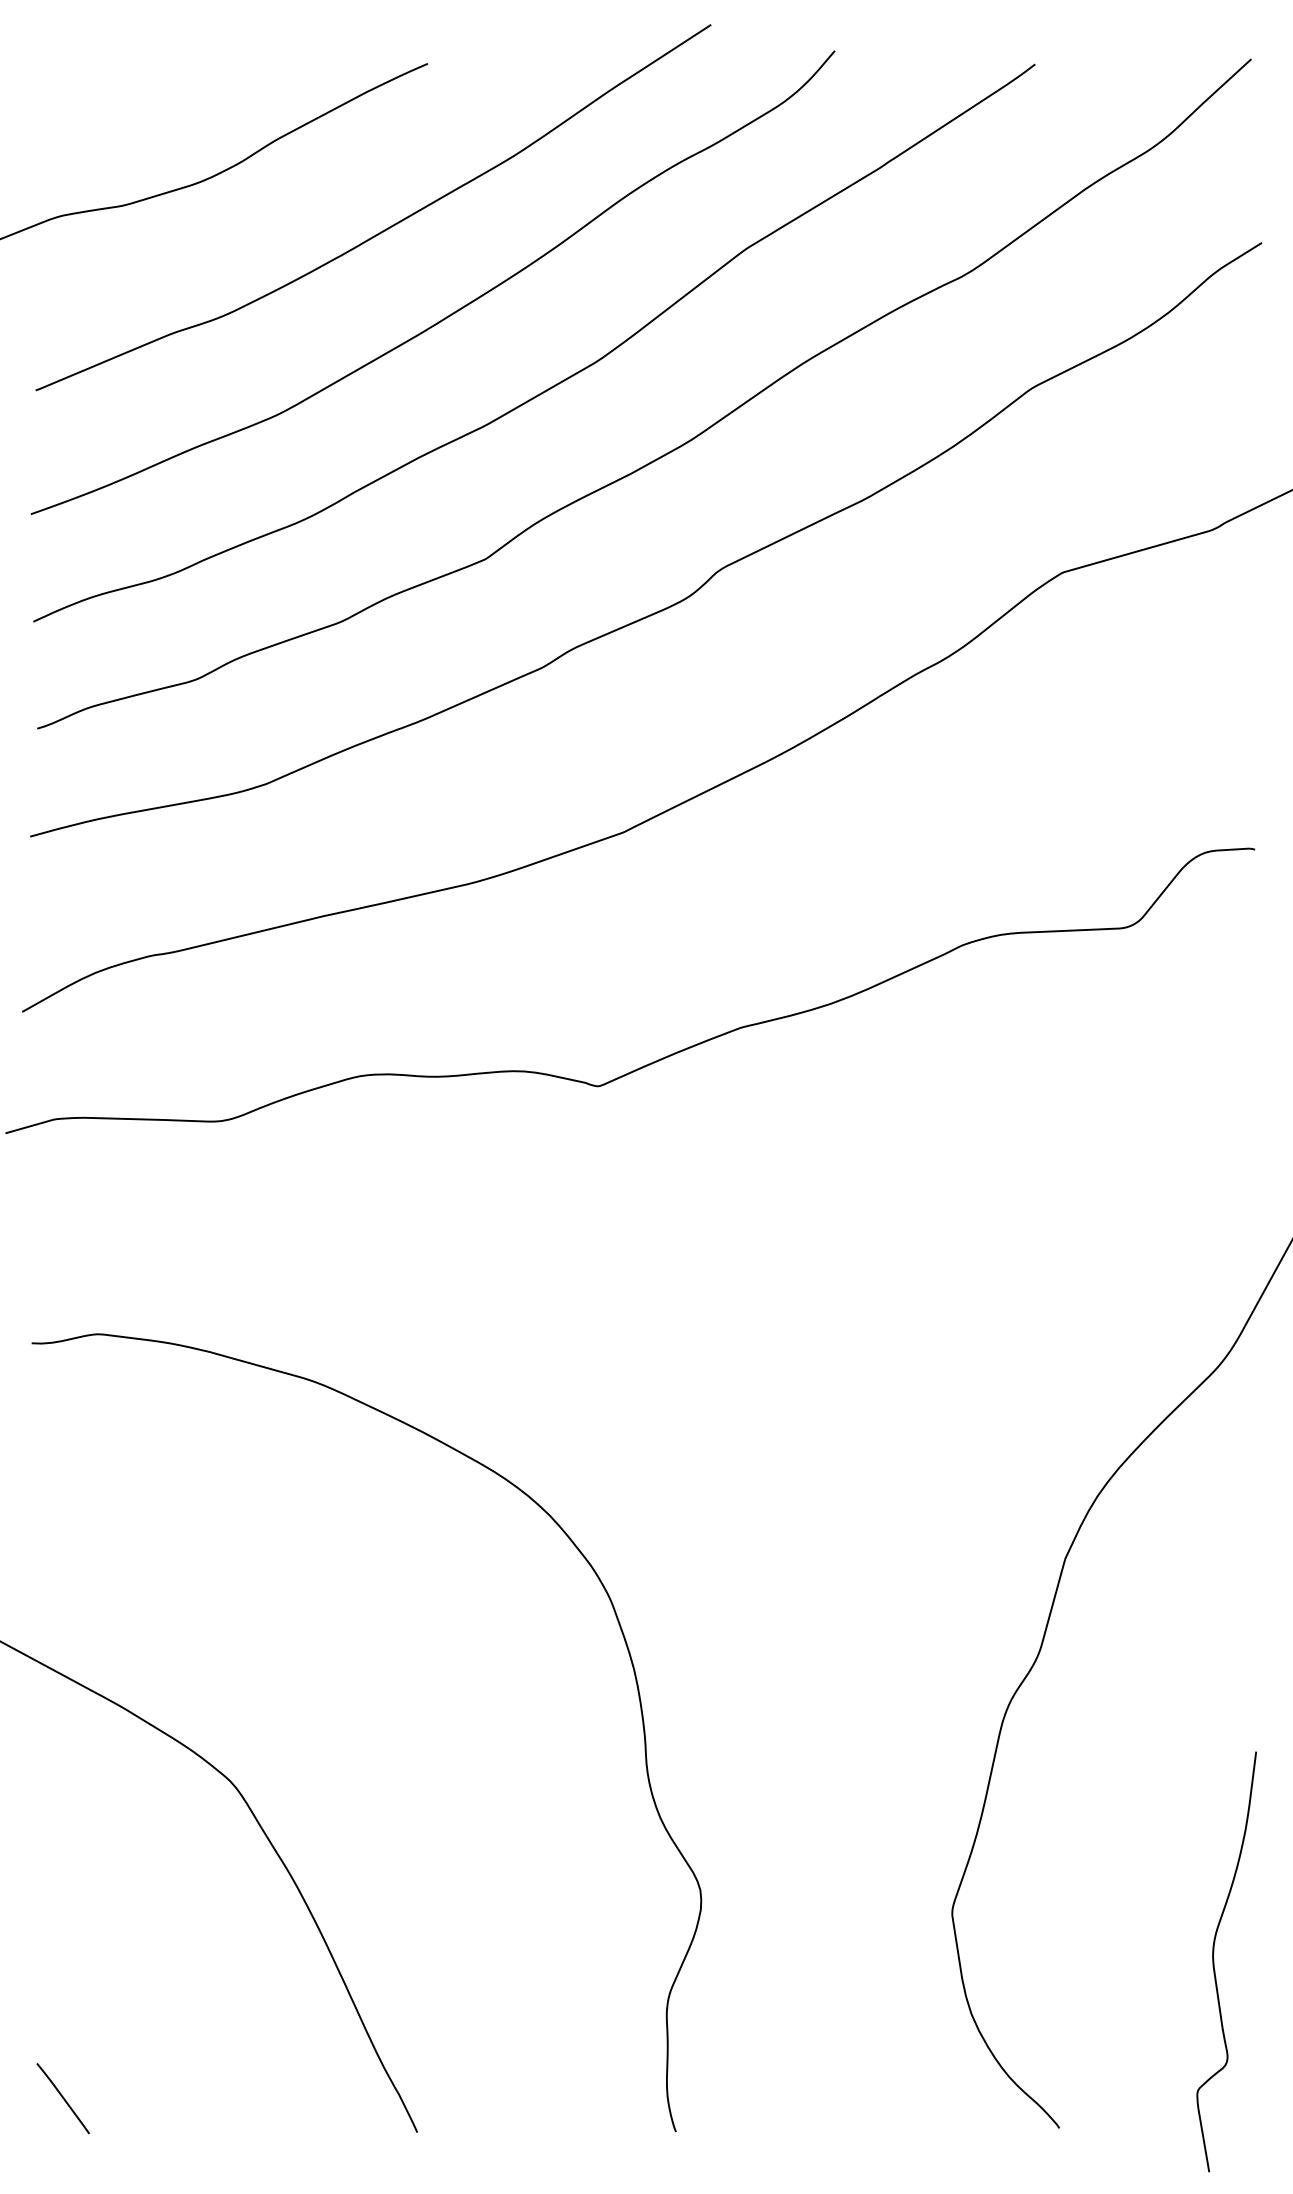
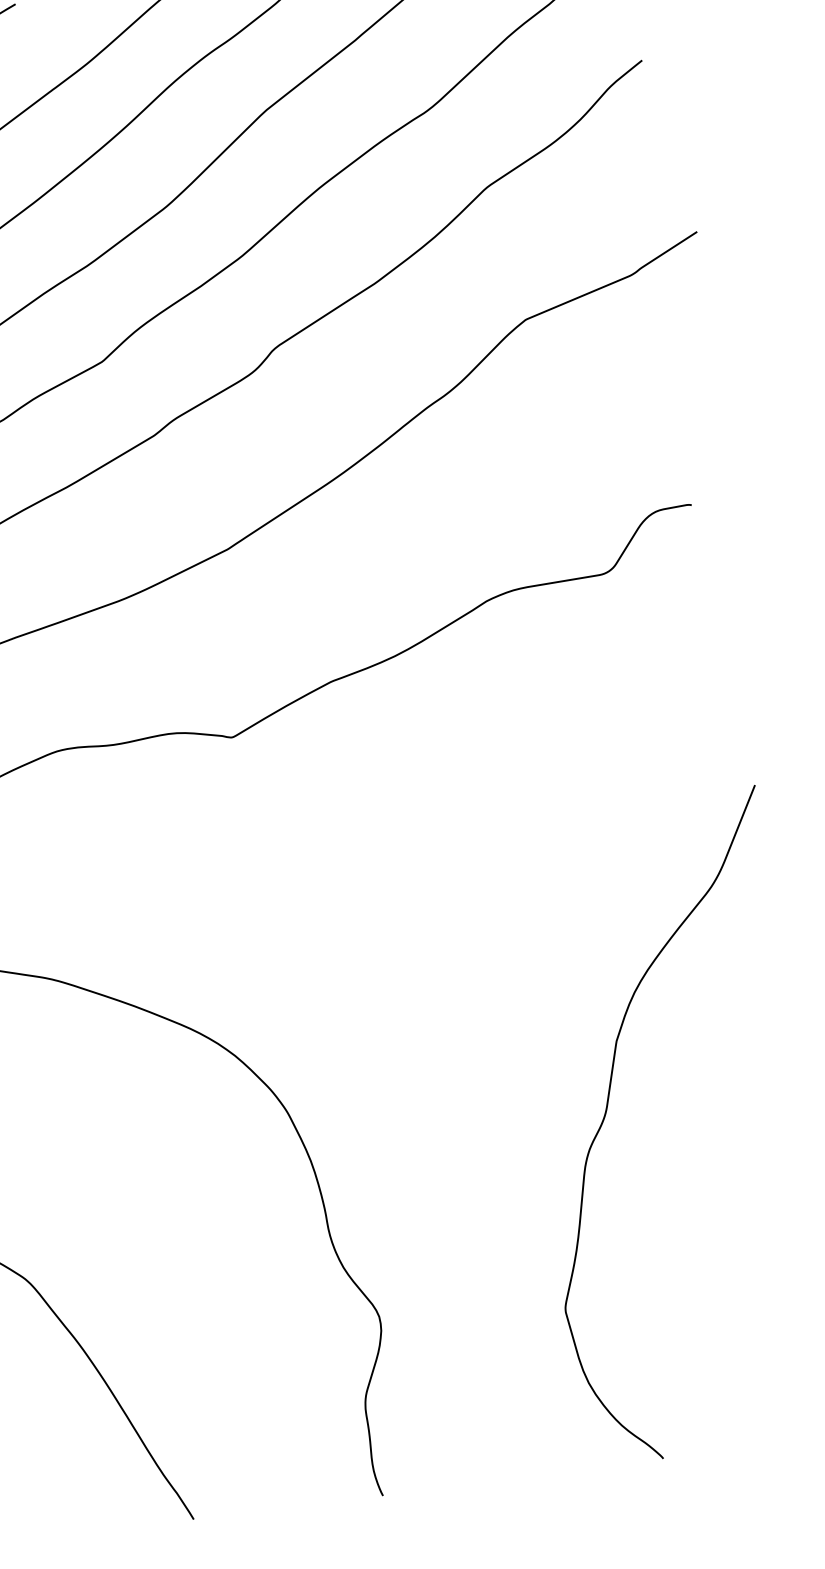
curve: (1214, 1961) -> (761, 1322), removed

